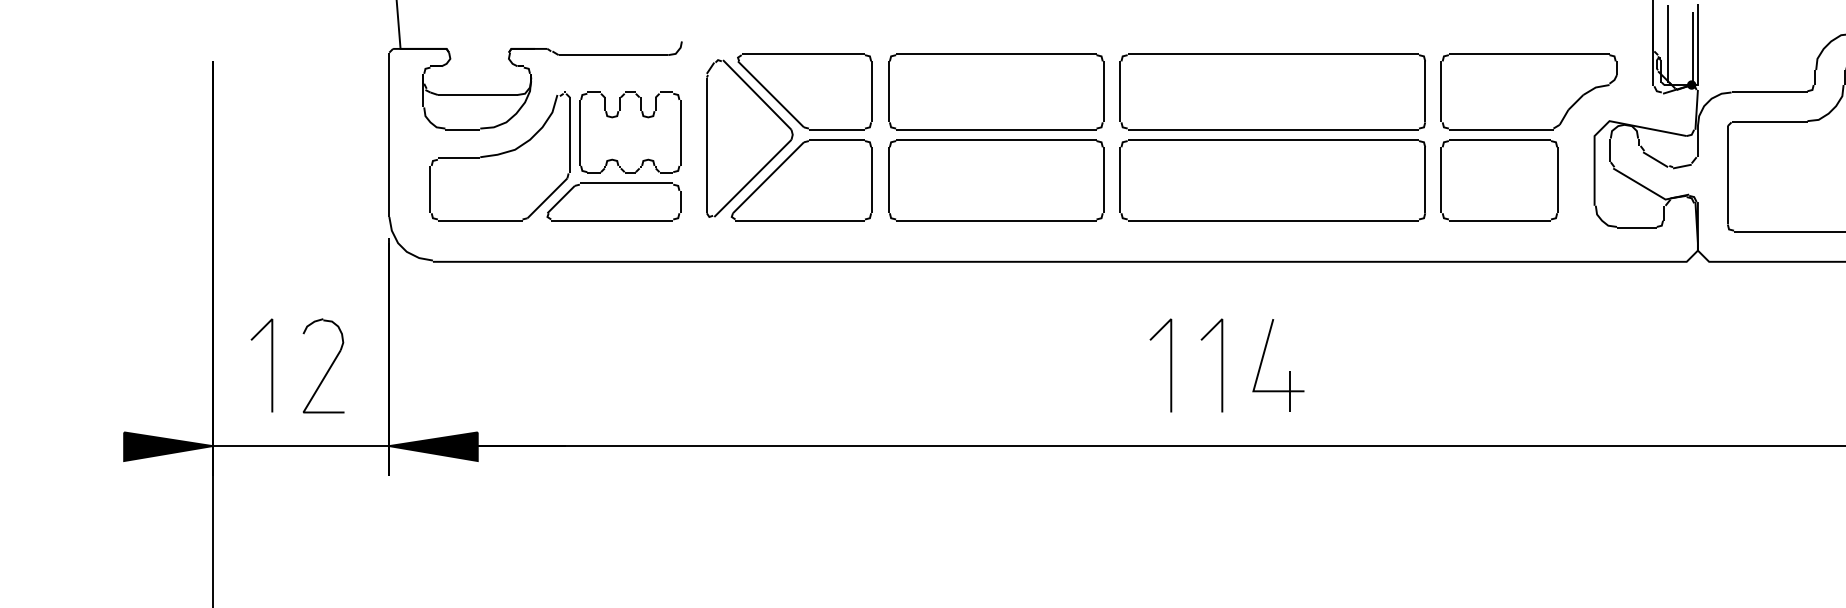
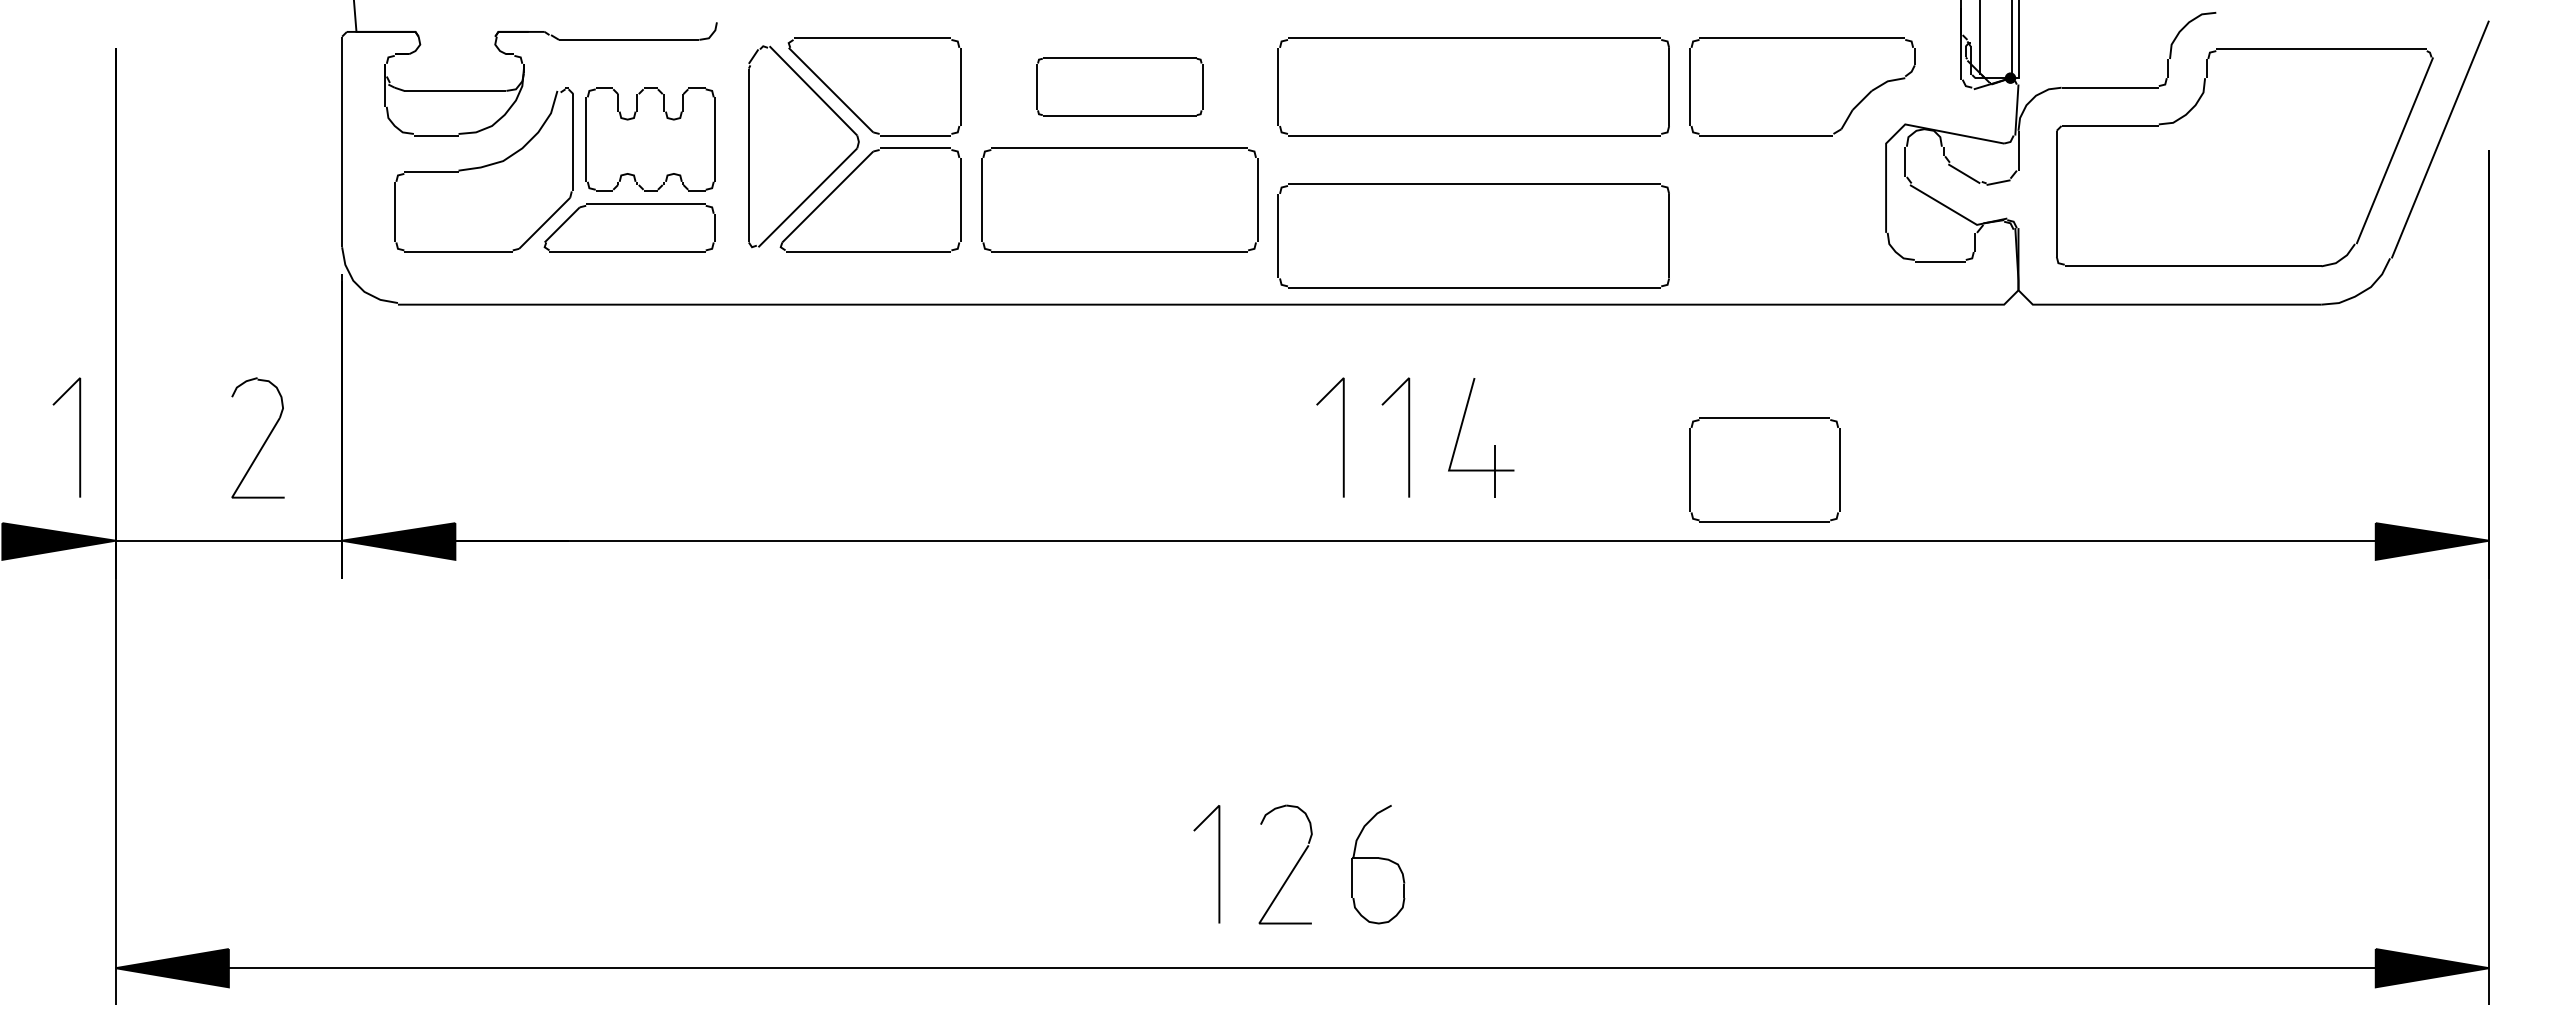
part: (996, 91) -> (1119, 86), size x0.6
part: (1272, 179) -> (1473, 235), moved
part: (1499, 179) -> (1764, 469), moved
curve: (271, 365) -> (79, 437), moved

